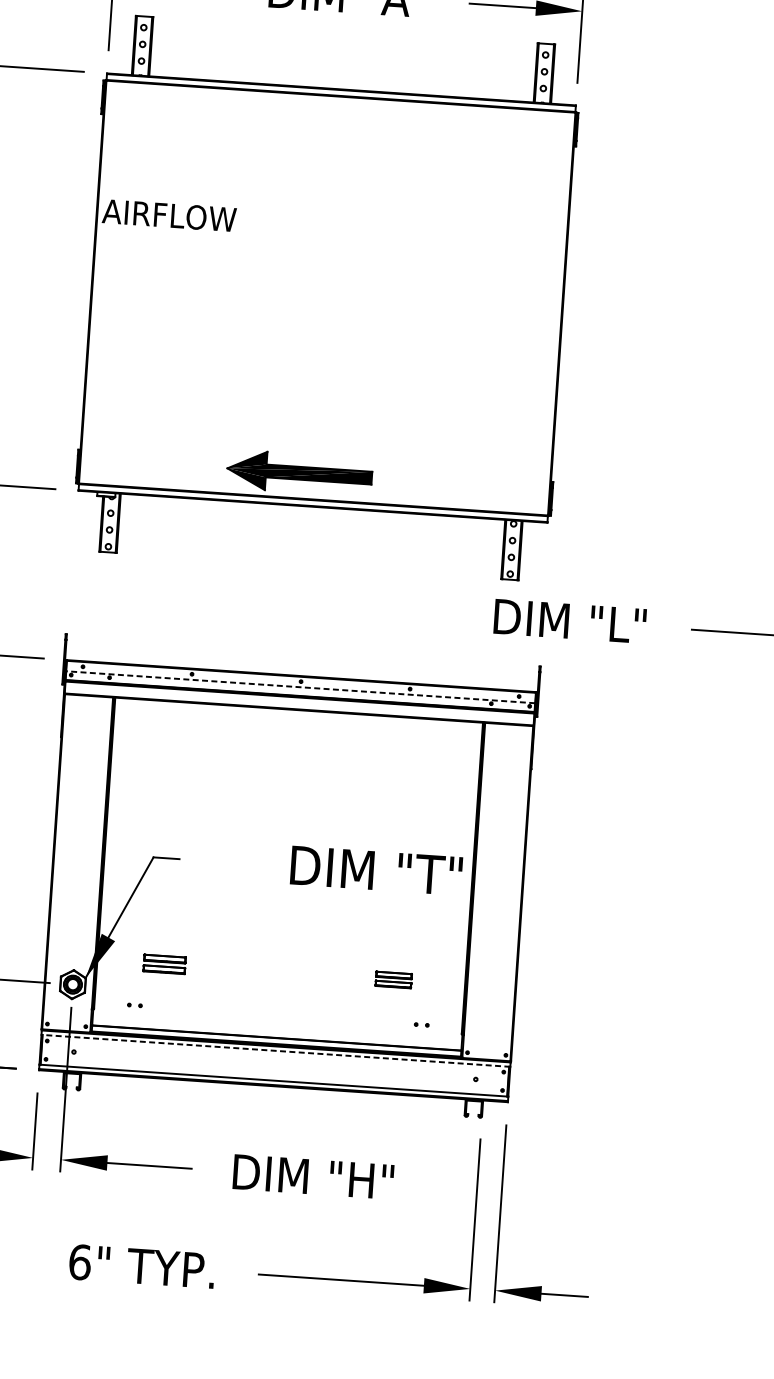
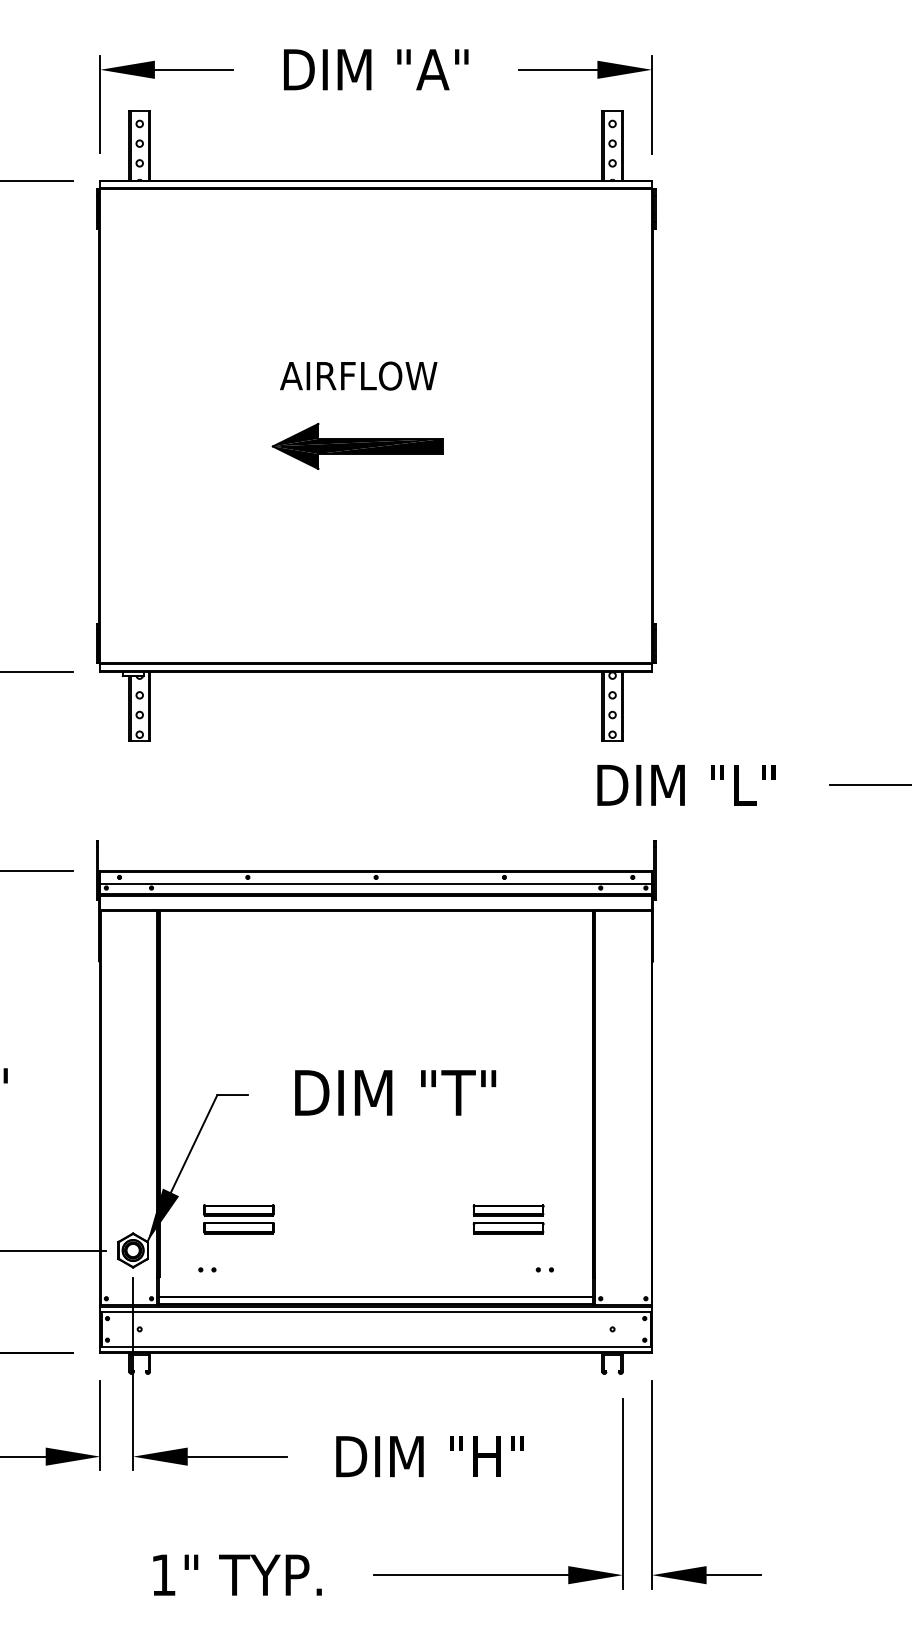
text: (169, 215) -> (358, 375), moved
part: (299, 472) -> (357, 445), moved
line: (300, 687) -> (376, 884), dashed -> solid
text: (376, 870) -> (395, 1092), moved
part: (164, 964) -> (238, 1219), size x1.43
part: (393, 980) -> (508, 1219), size x1.67
line: (276, 1050) -> (376, 1311), dashed -> solid
text: (79, 1262) -> (163, 1575), 6" -> 1"

